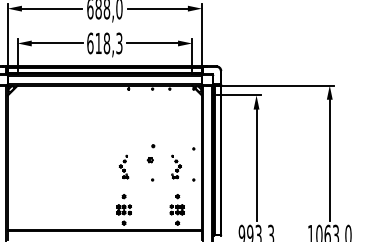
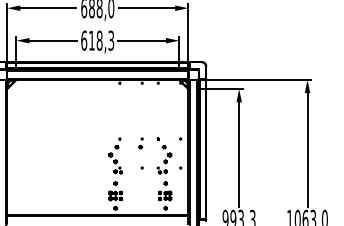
part: (151, 153) -> (141, 143), size x0.62
part: (123, 166) -> (115, 155), size x1.67
part: (176, 166) -> (164, 155), size x1.67

